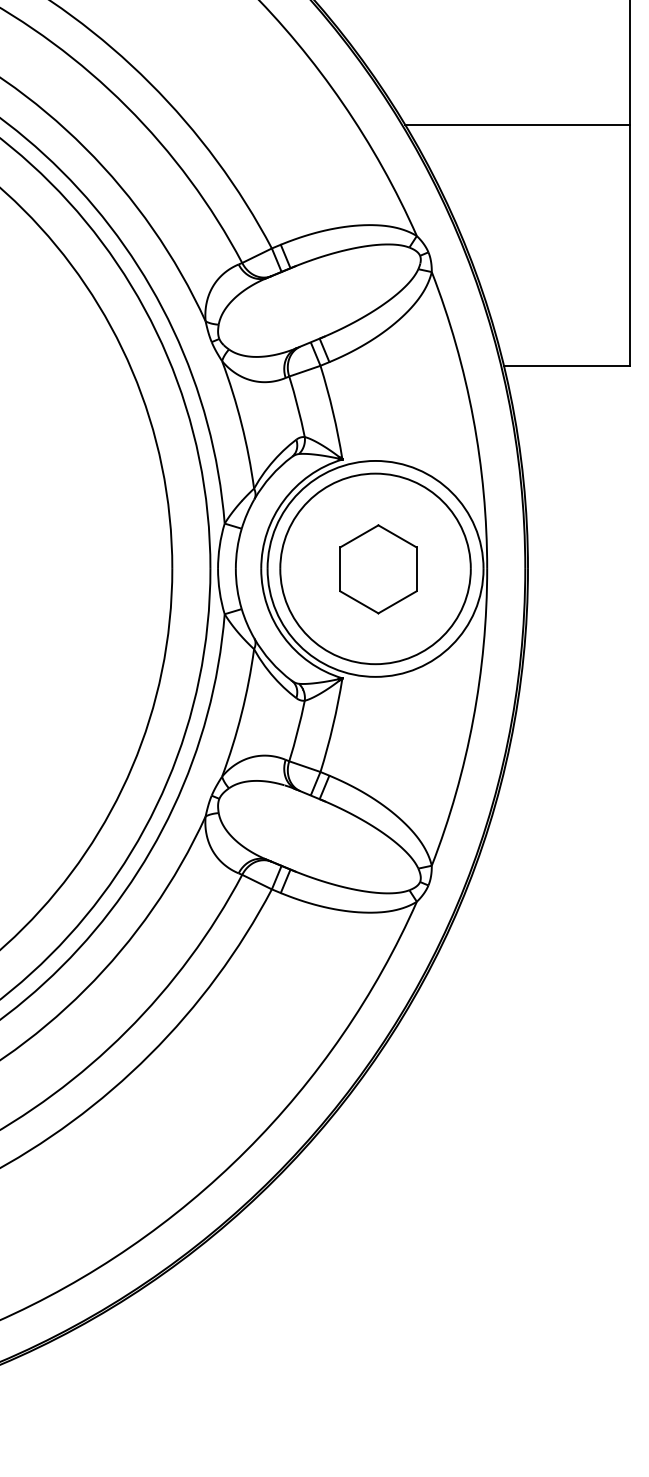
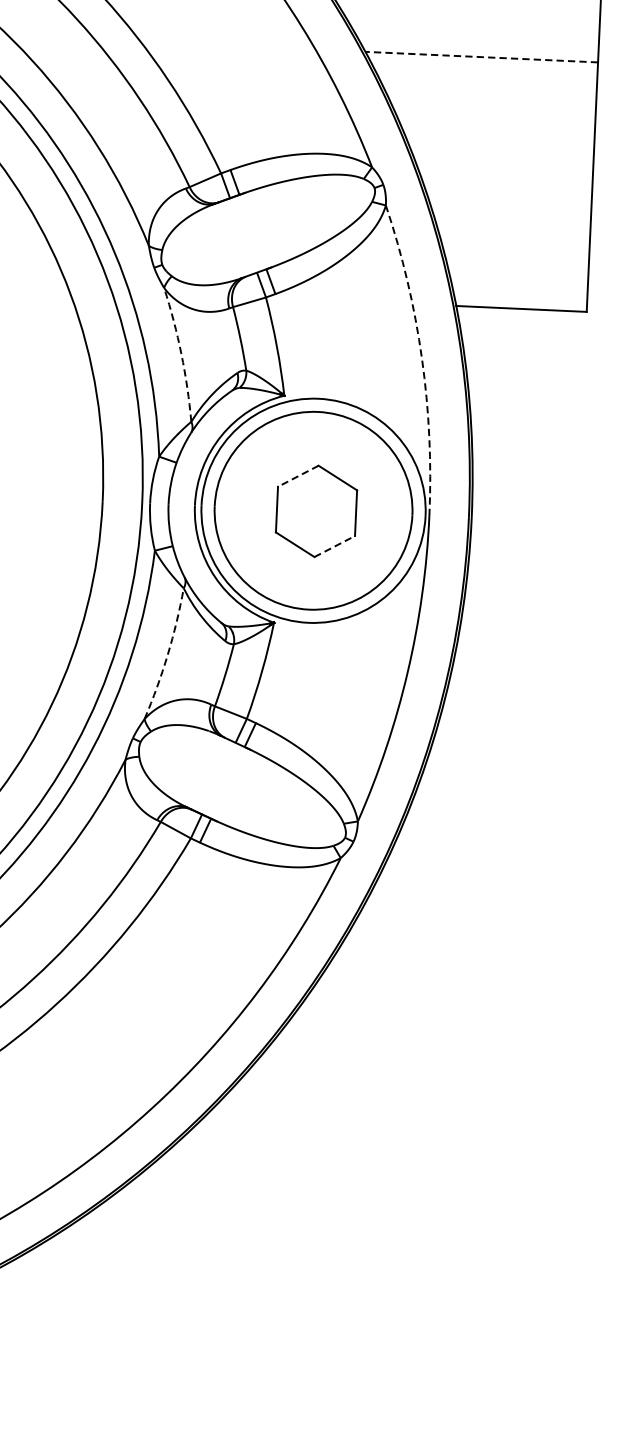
line: (516, 125) -> (480, 57), solid -> dashed
arc: (473, 417) -> (422, 358), solid -> dashed
arc: (241, 424) -> (181, 354), solid -> dashed
line: (358, 536) -> (297, 476), solid -> dashed
line: (397, 602) -> (334, 546), solid -> dashed
arc: (241, 713) -> (167, 654), solid -> dashed

